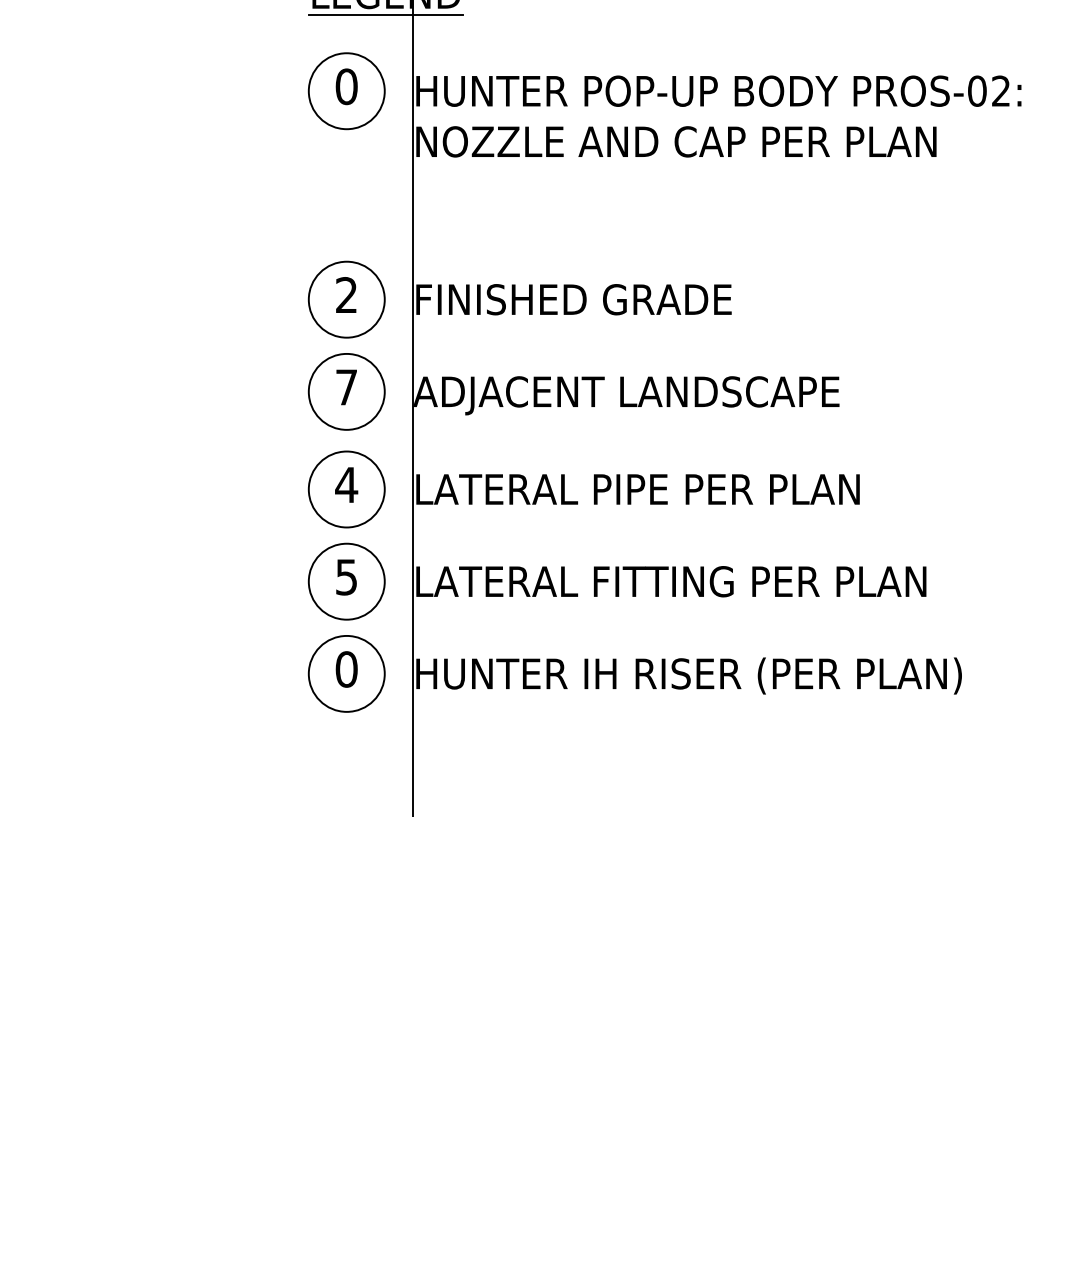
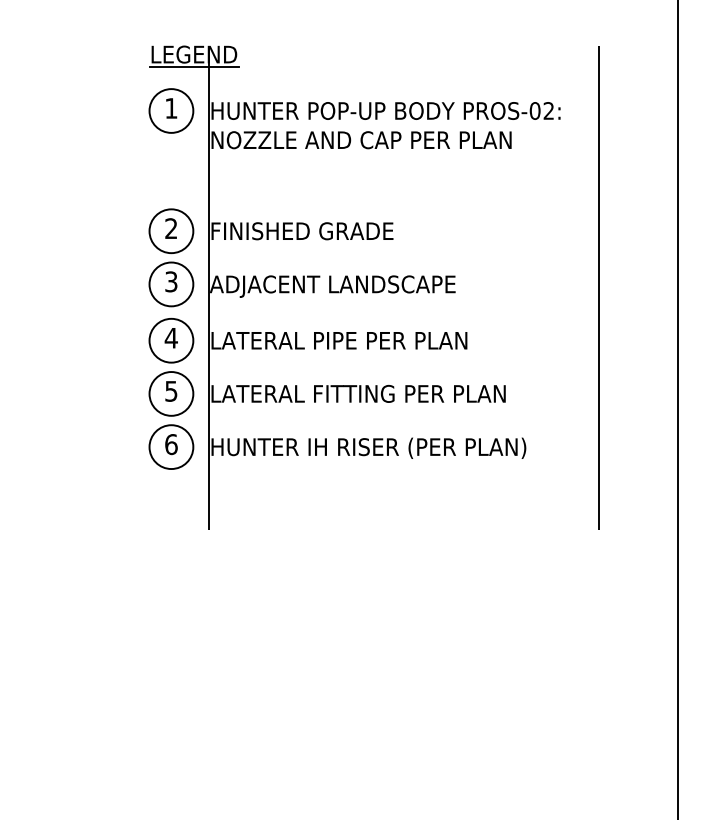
text: (346, 85) -> (171, 107), 0 -> 1
text: (346, 386) -> (171, 281), 7 -> 3
text: (346, 669) -> (171, 444), 0 -> 6

